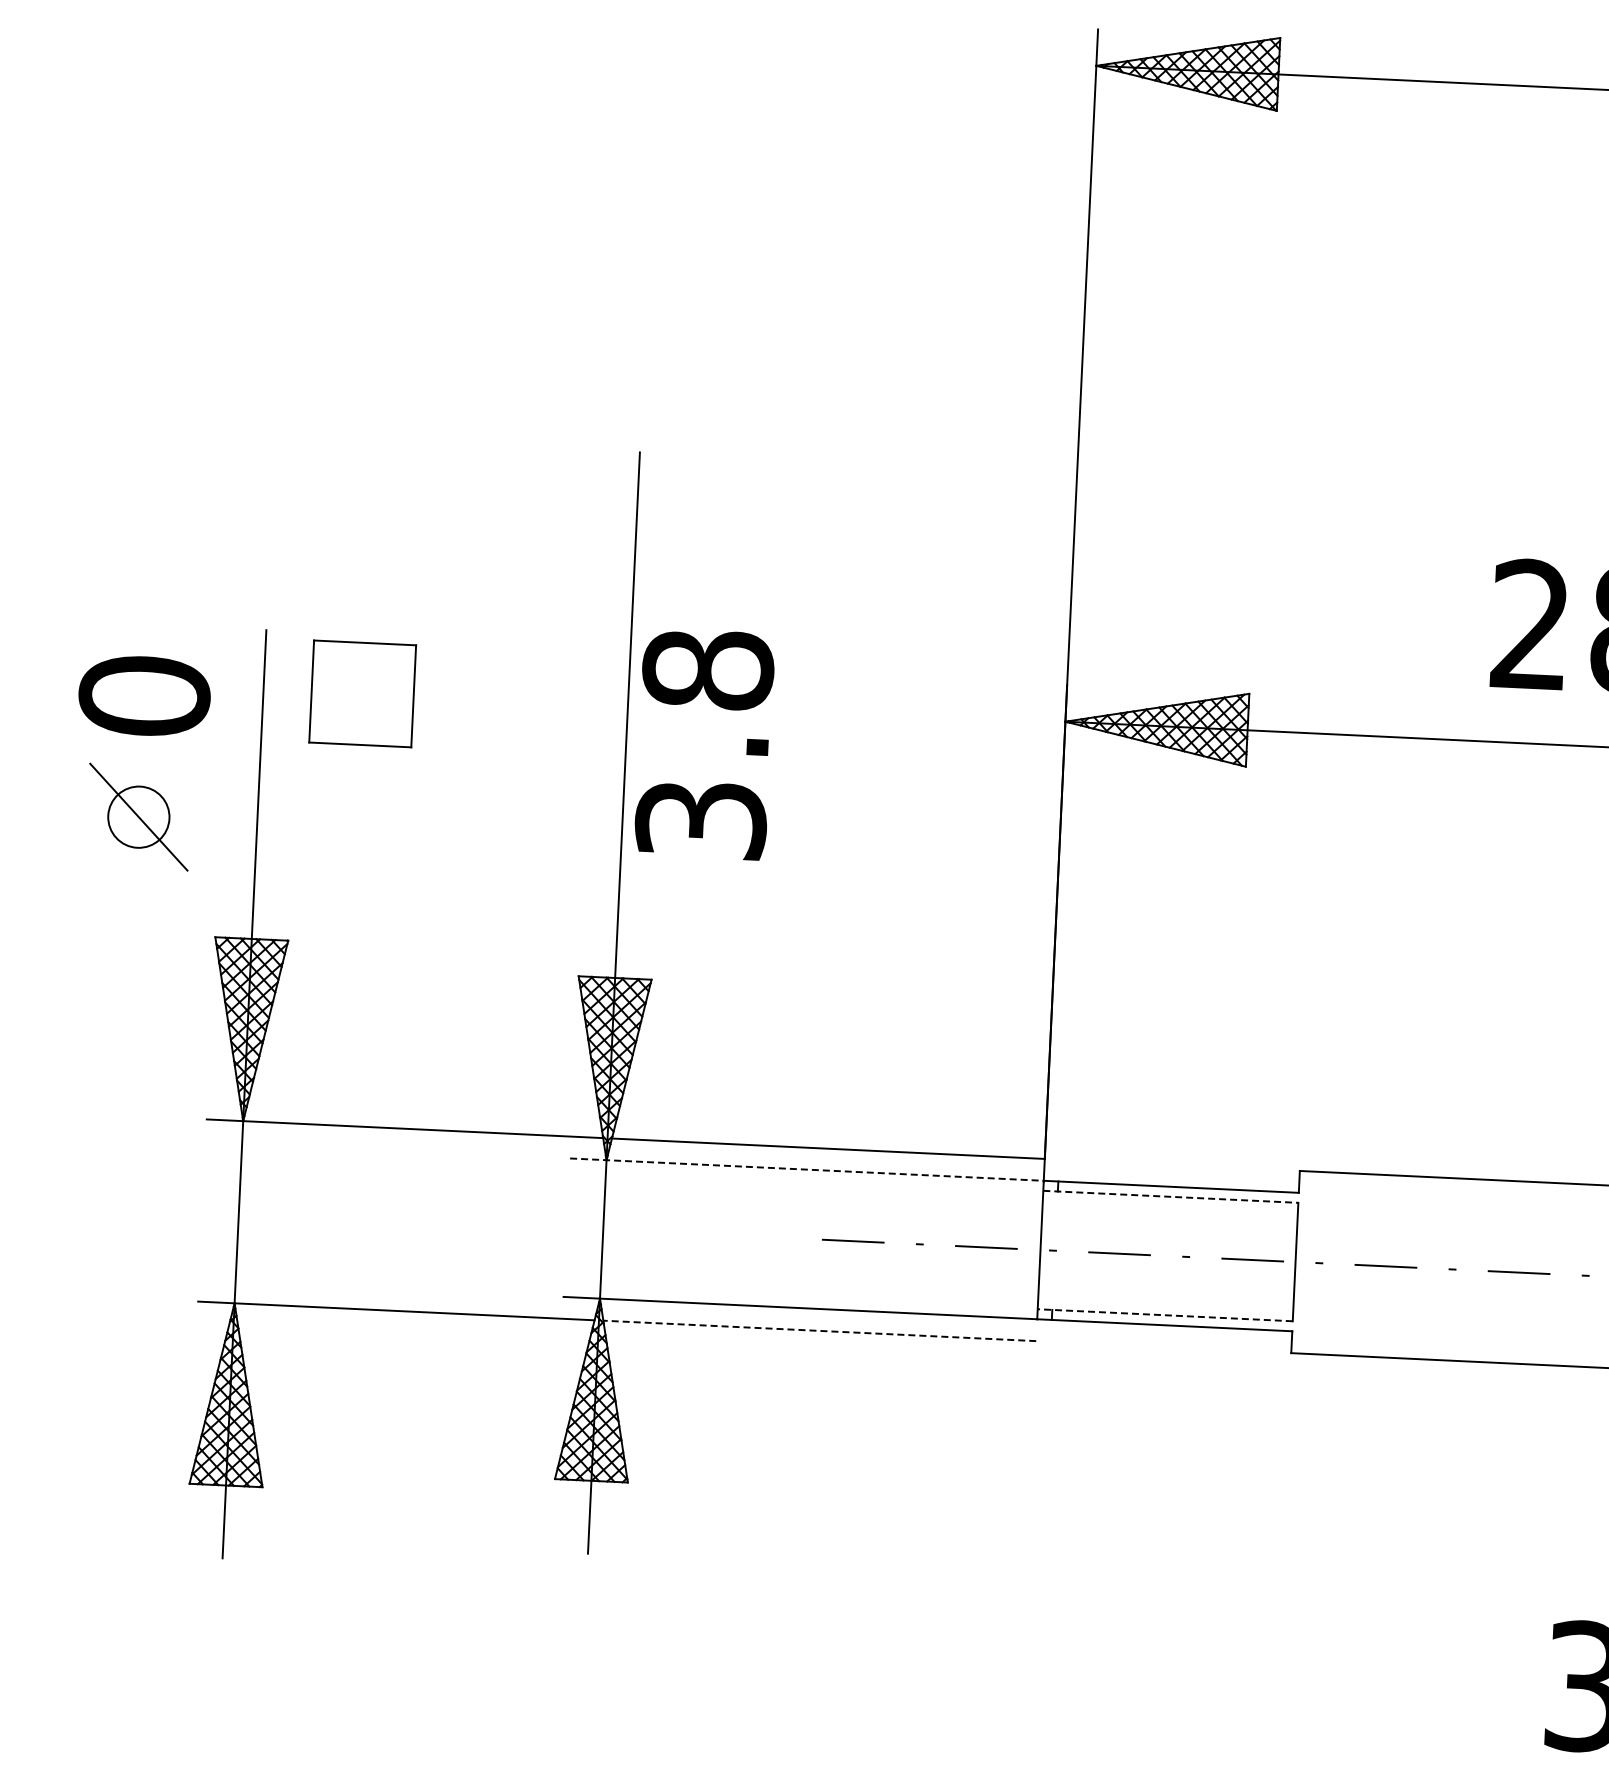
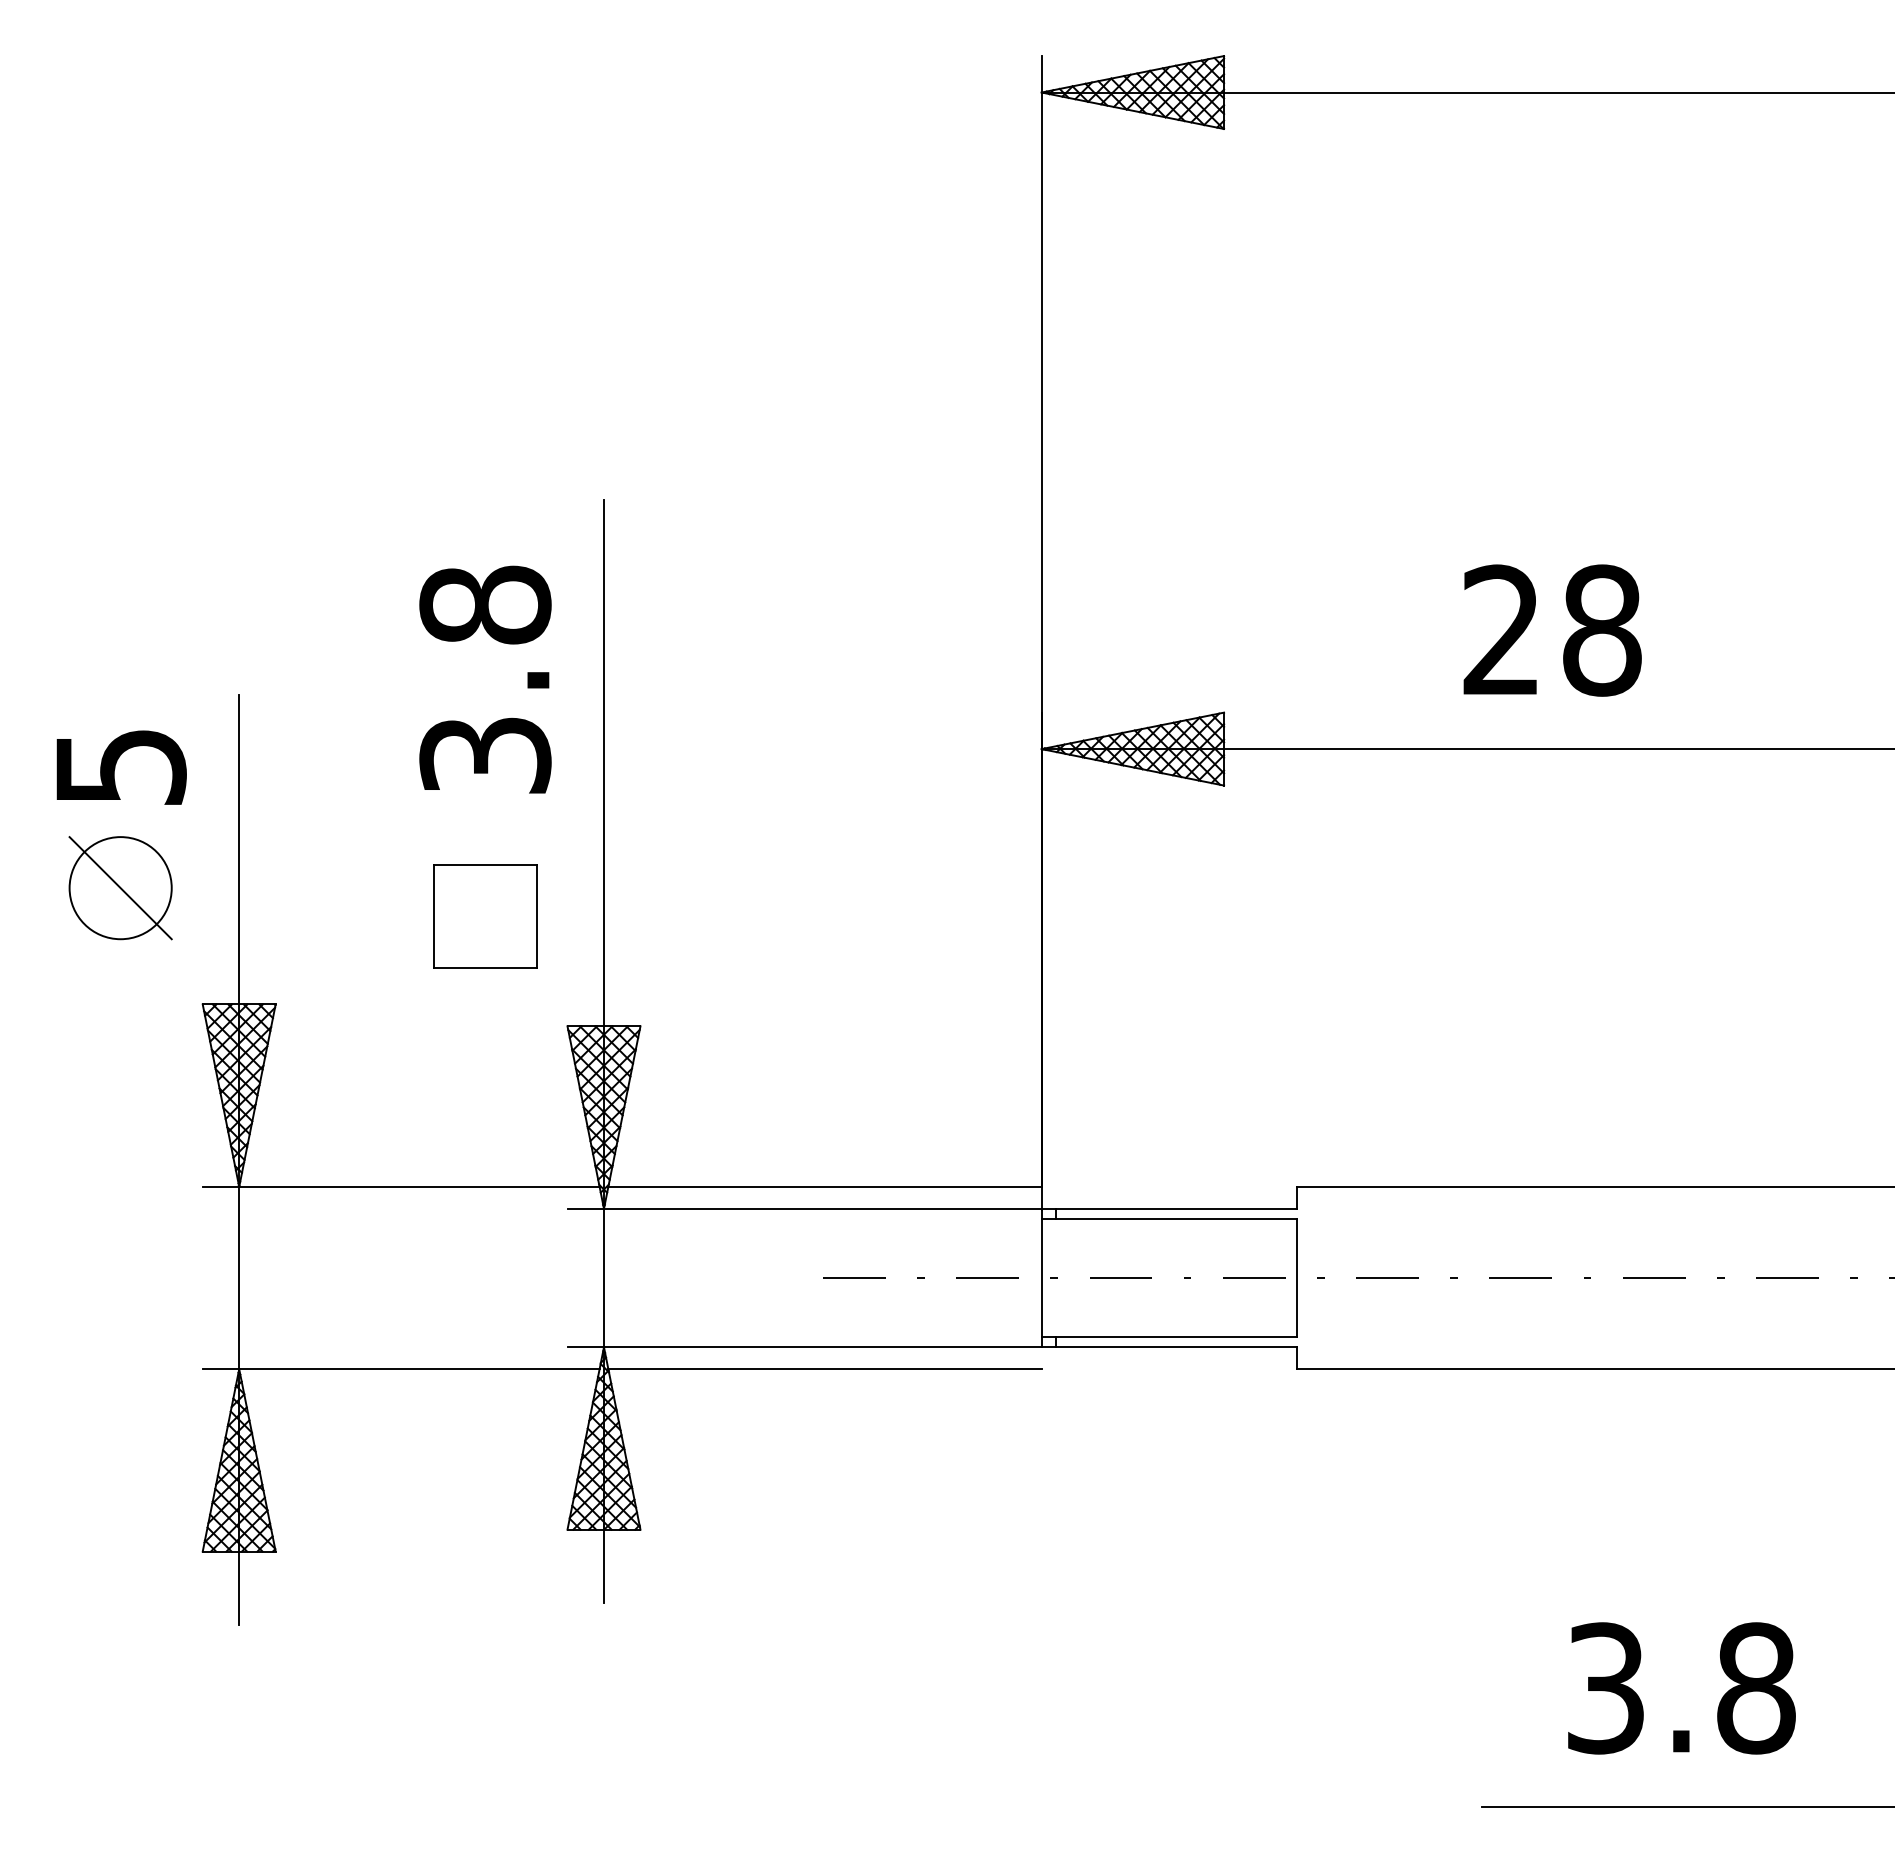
part: (362, 693) -> (485, 916), moved
text: (144, 695) -> (120, 766), 0 -> 5
text: (704, 744) -> (485, 679), moved
circle: (138, 817) -> (120, 888), size x1.67
line: (807, 1169) -> (805, 1208), dashed -> solid
line: (1170, 1196) -> (1169, 1218), dashed -> solid
line: (1165, 1315) -> (1169, 1337), dashed -> solid
line: (820, 1331) -> (825, 1369), dashed -> solid

